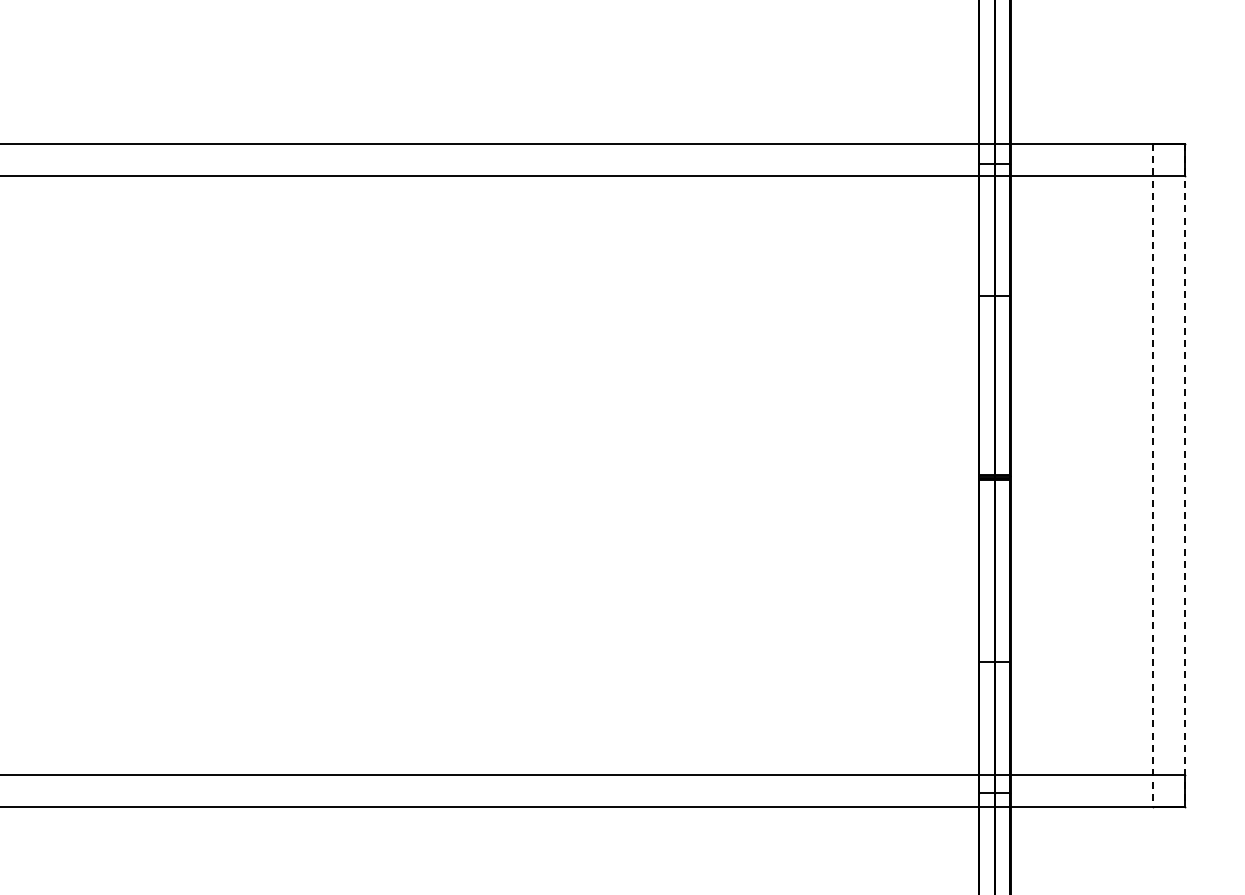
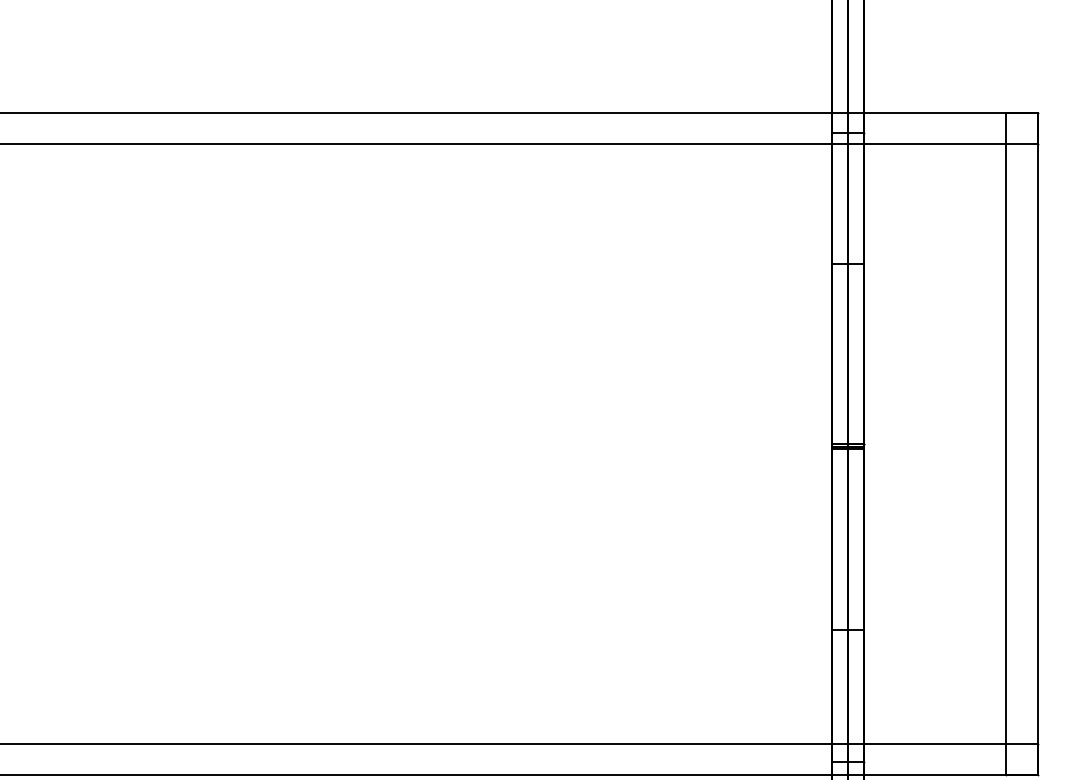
line: (1153, 475) -> (1006, 444), dashed -> solid
line: (1184, 475) -> (1037, 444), dashed -> solid

